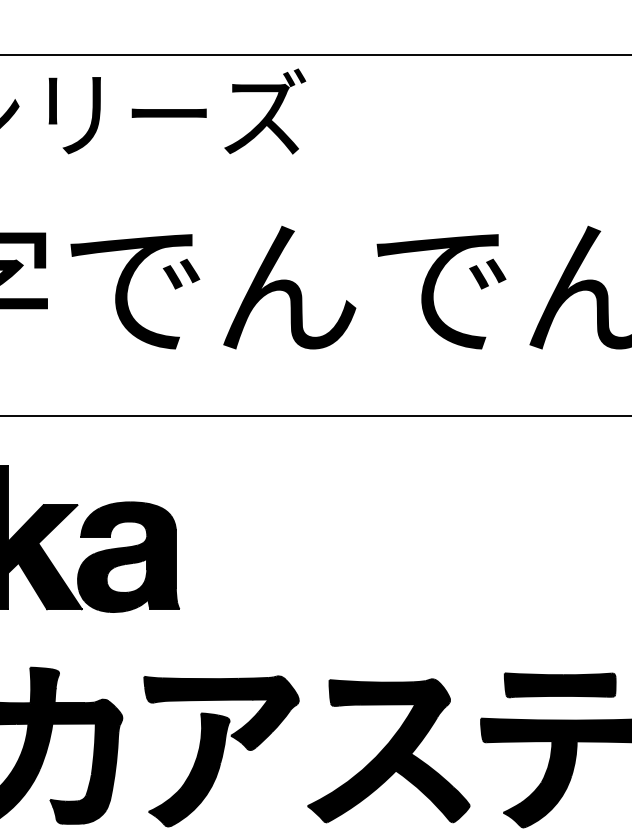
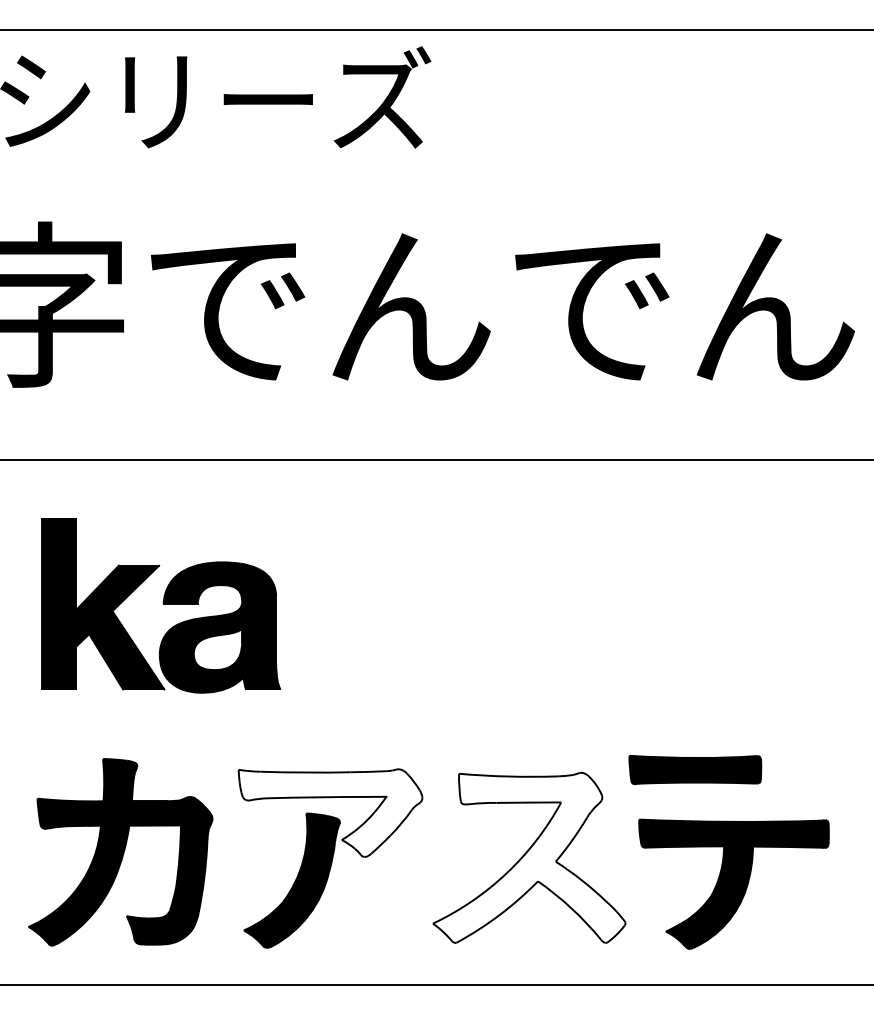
part: (560, 685) -> (695, 770), moved
fill: (221, 712) -> (330, 812), removed
fill: (387, 750) -> (528, 857), removed

